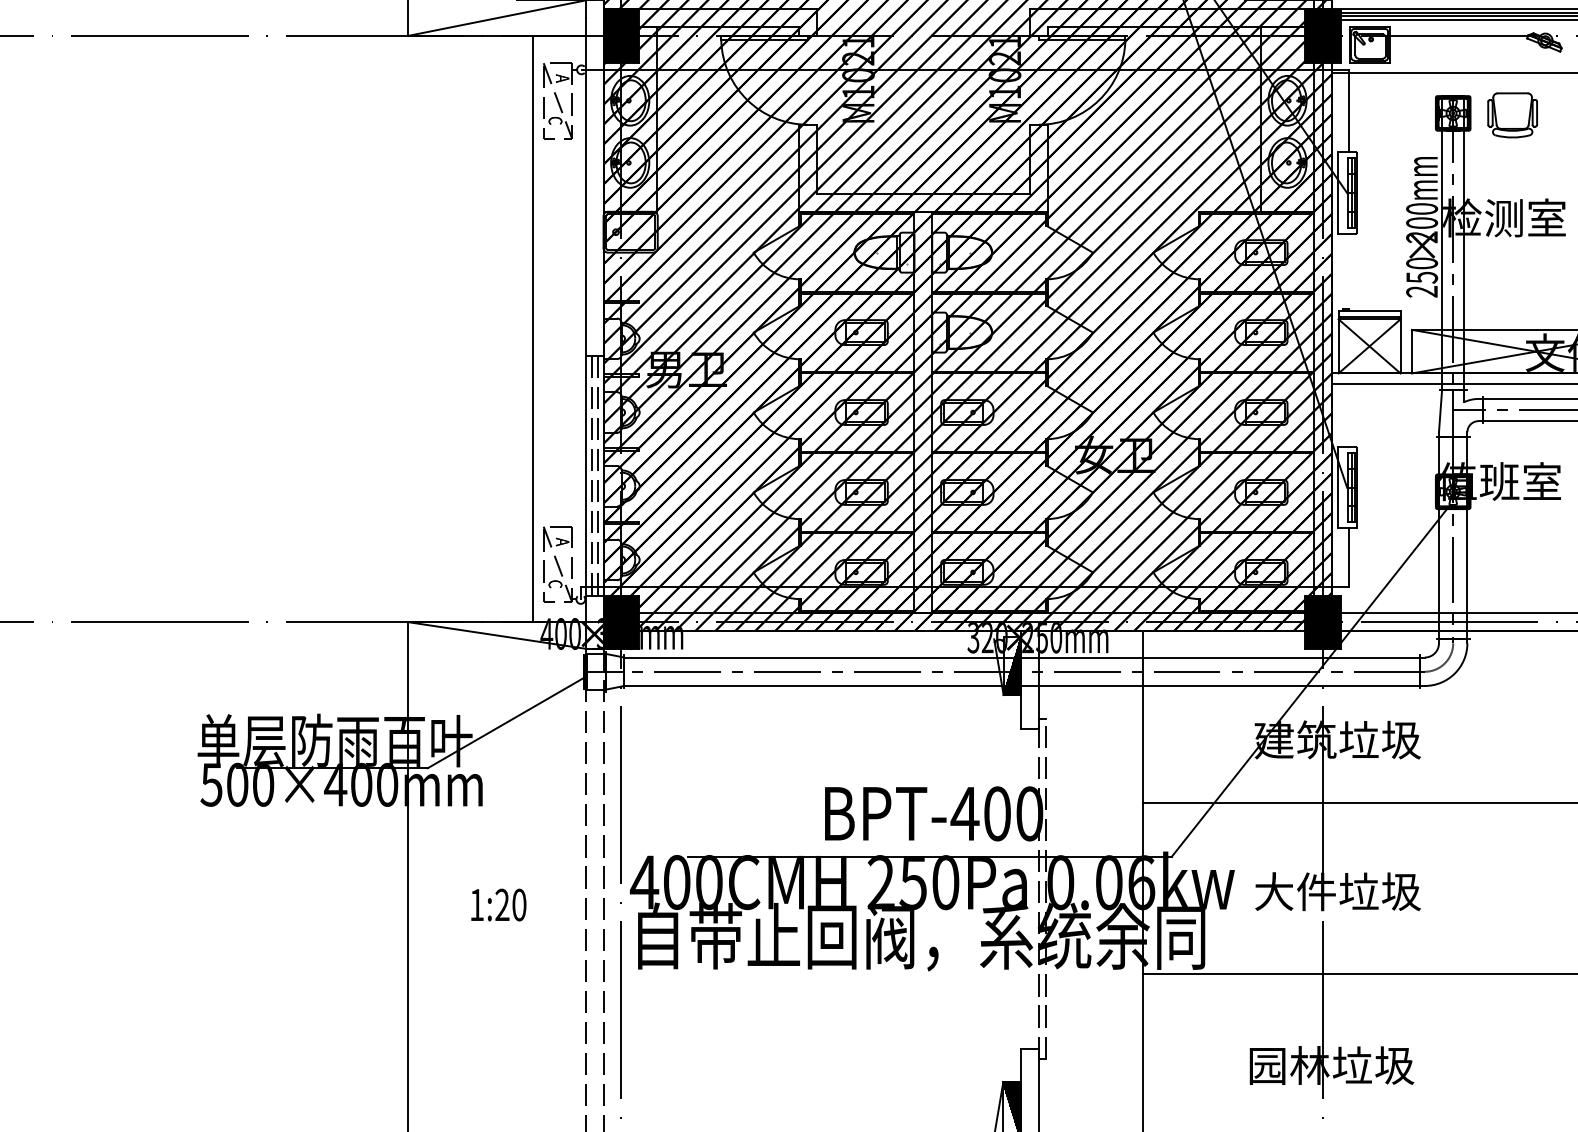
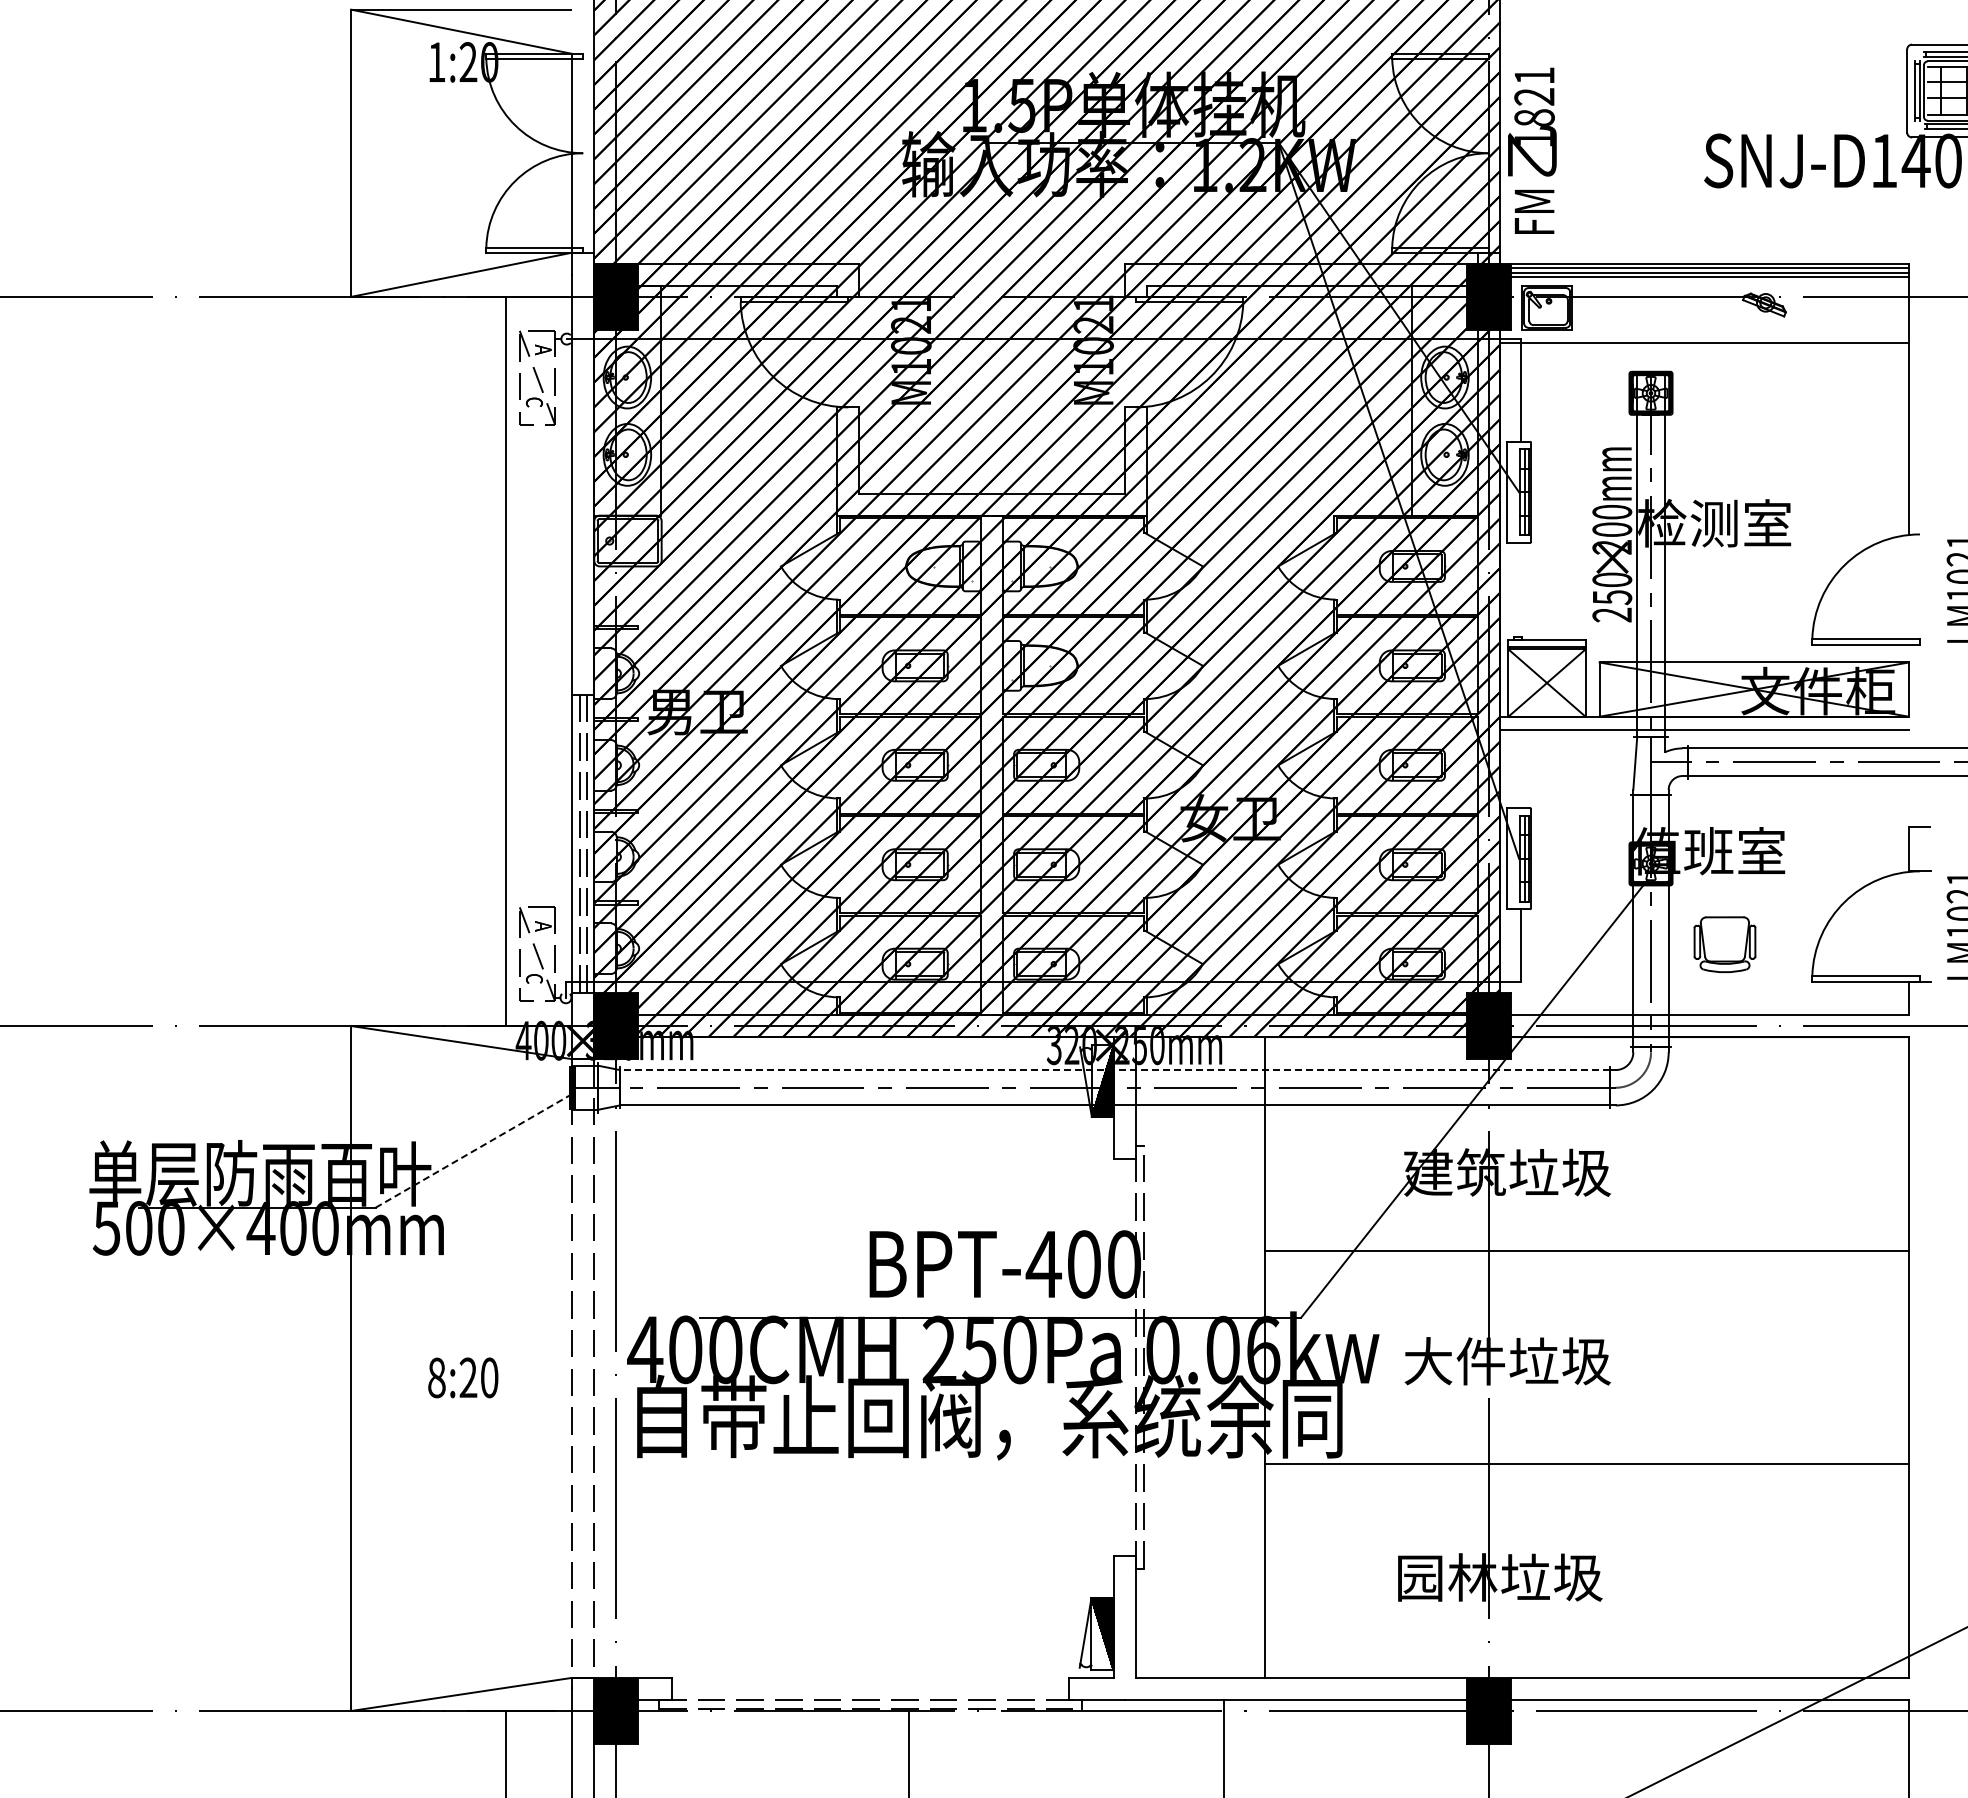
part: (1512, 115) -> (1724, 944), moved
line: (1021, 657) -> (1114, 1070), solid -> dashed
line: (506, 722) -> (473, 1150), solid -> dashed
text: (476, 904) -> (436, 1377), 1:20 -> 8:20

